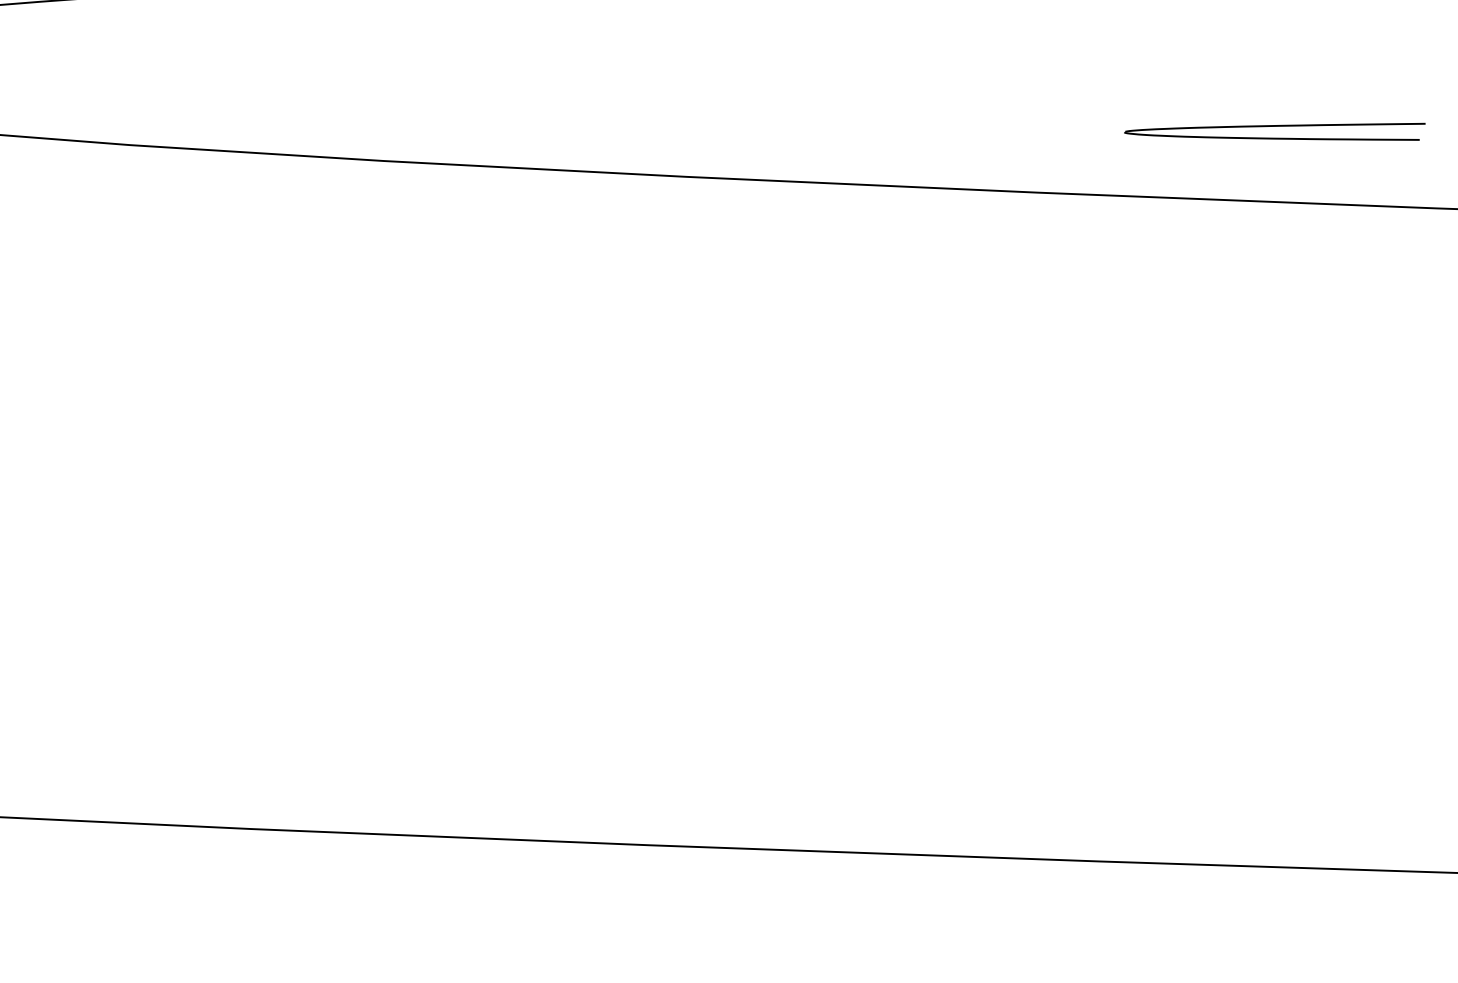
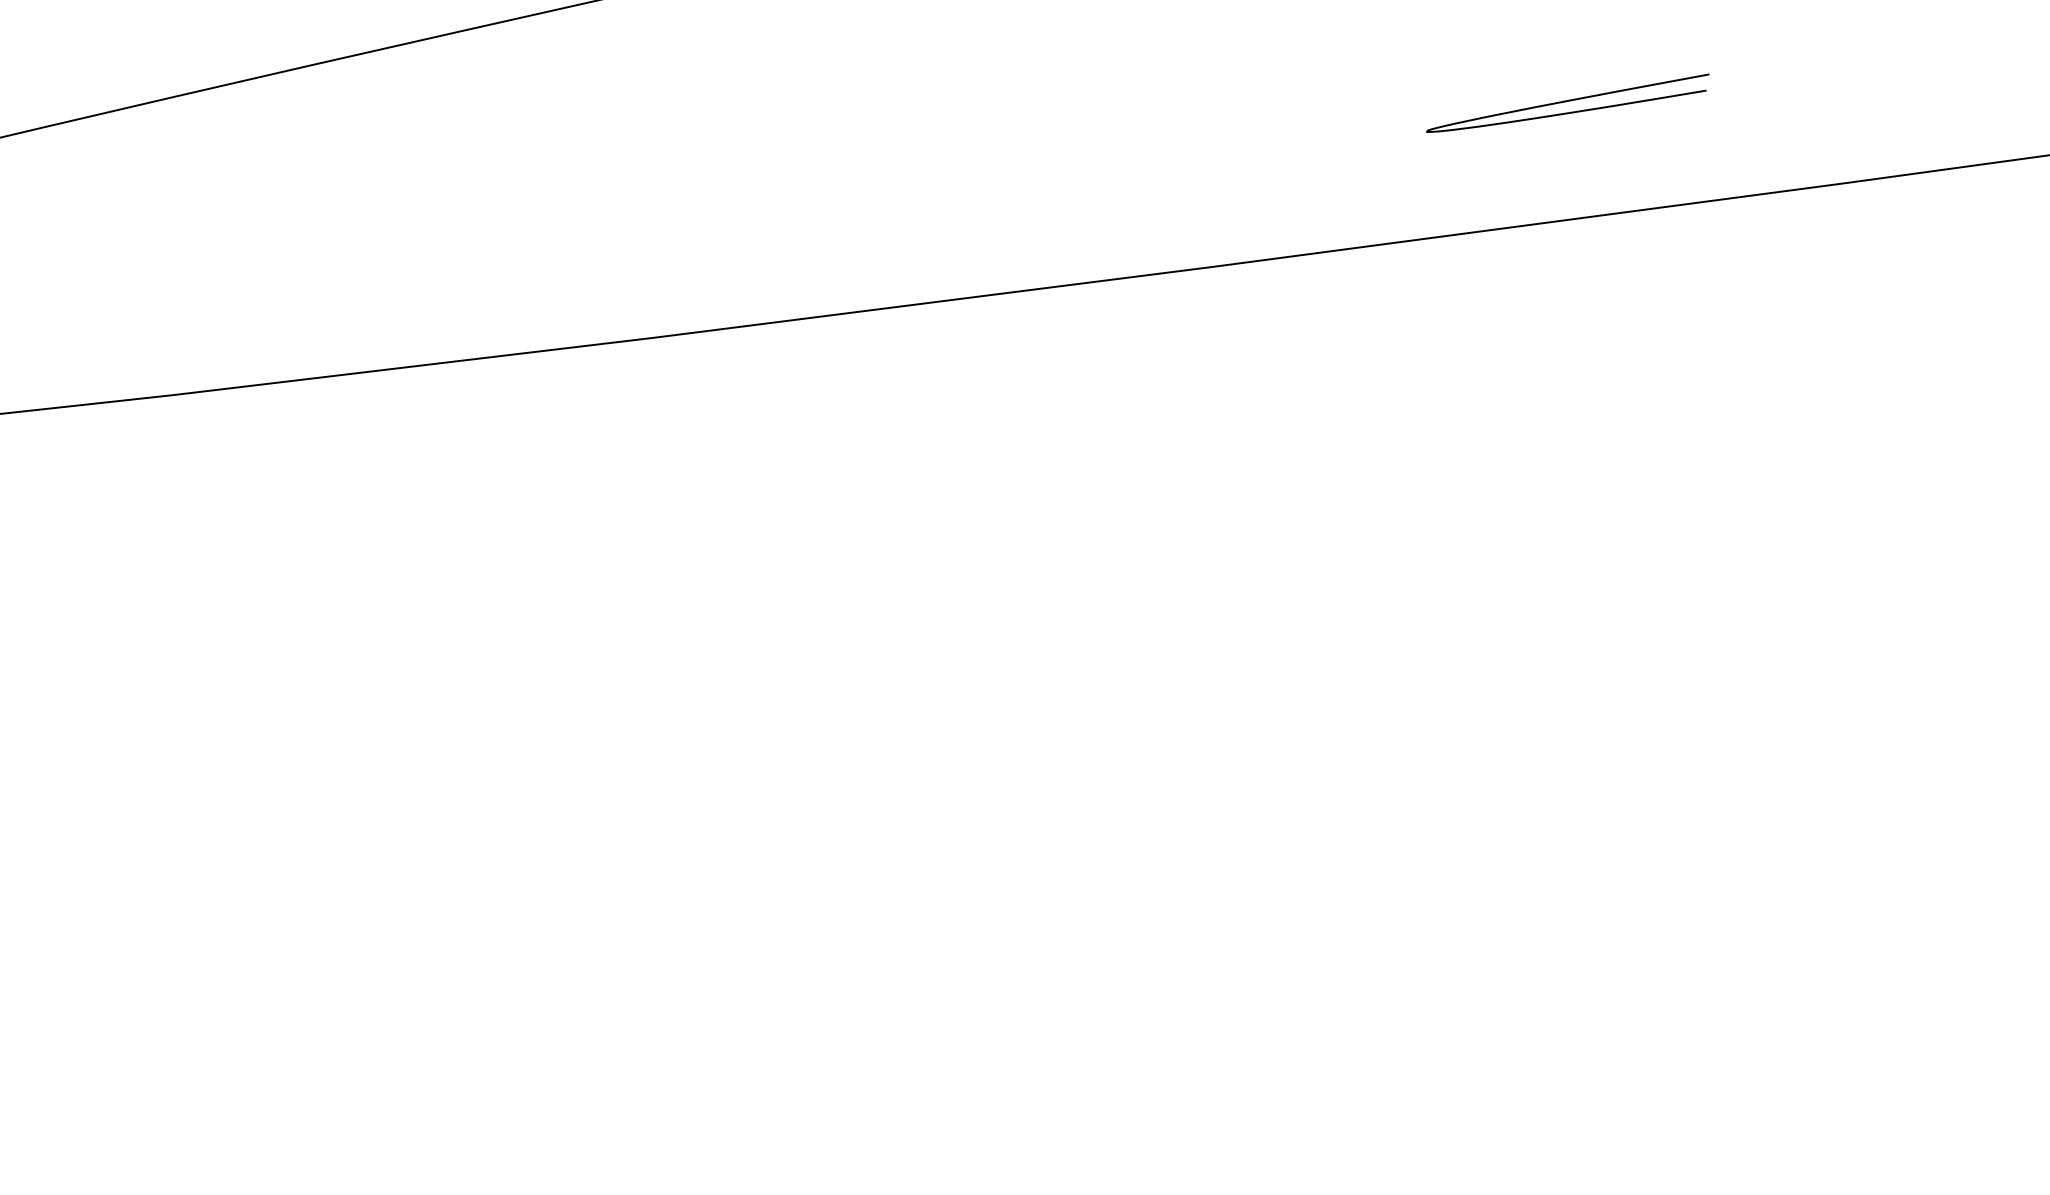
part: (1274, 131) -> (1567, 106), size x0.6

